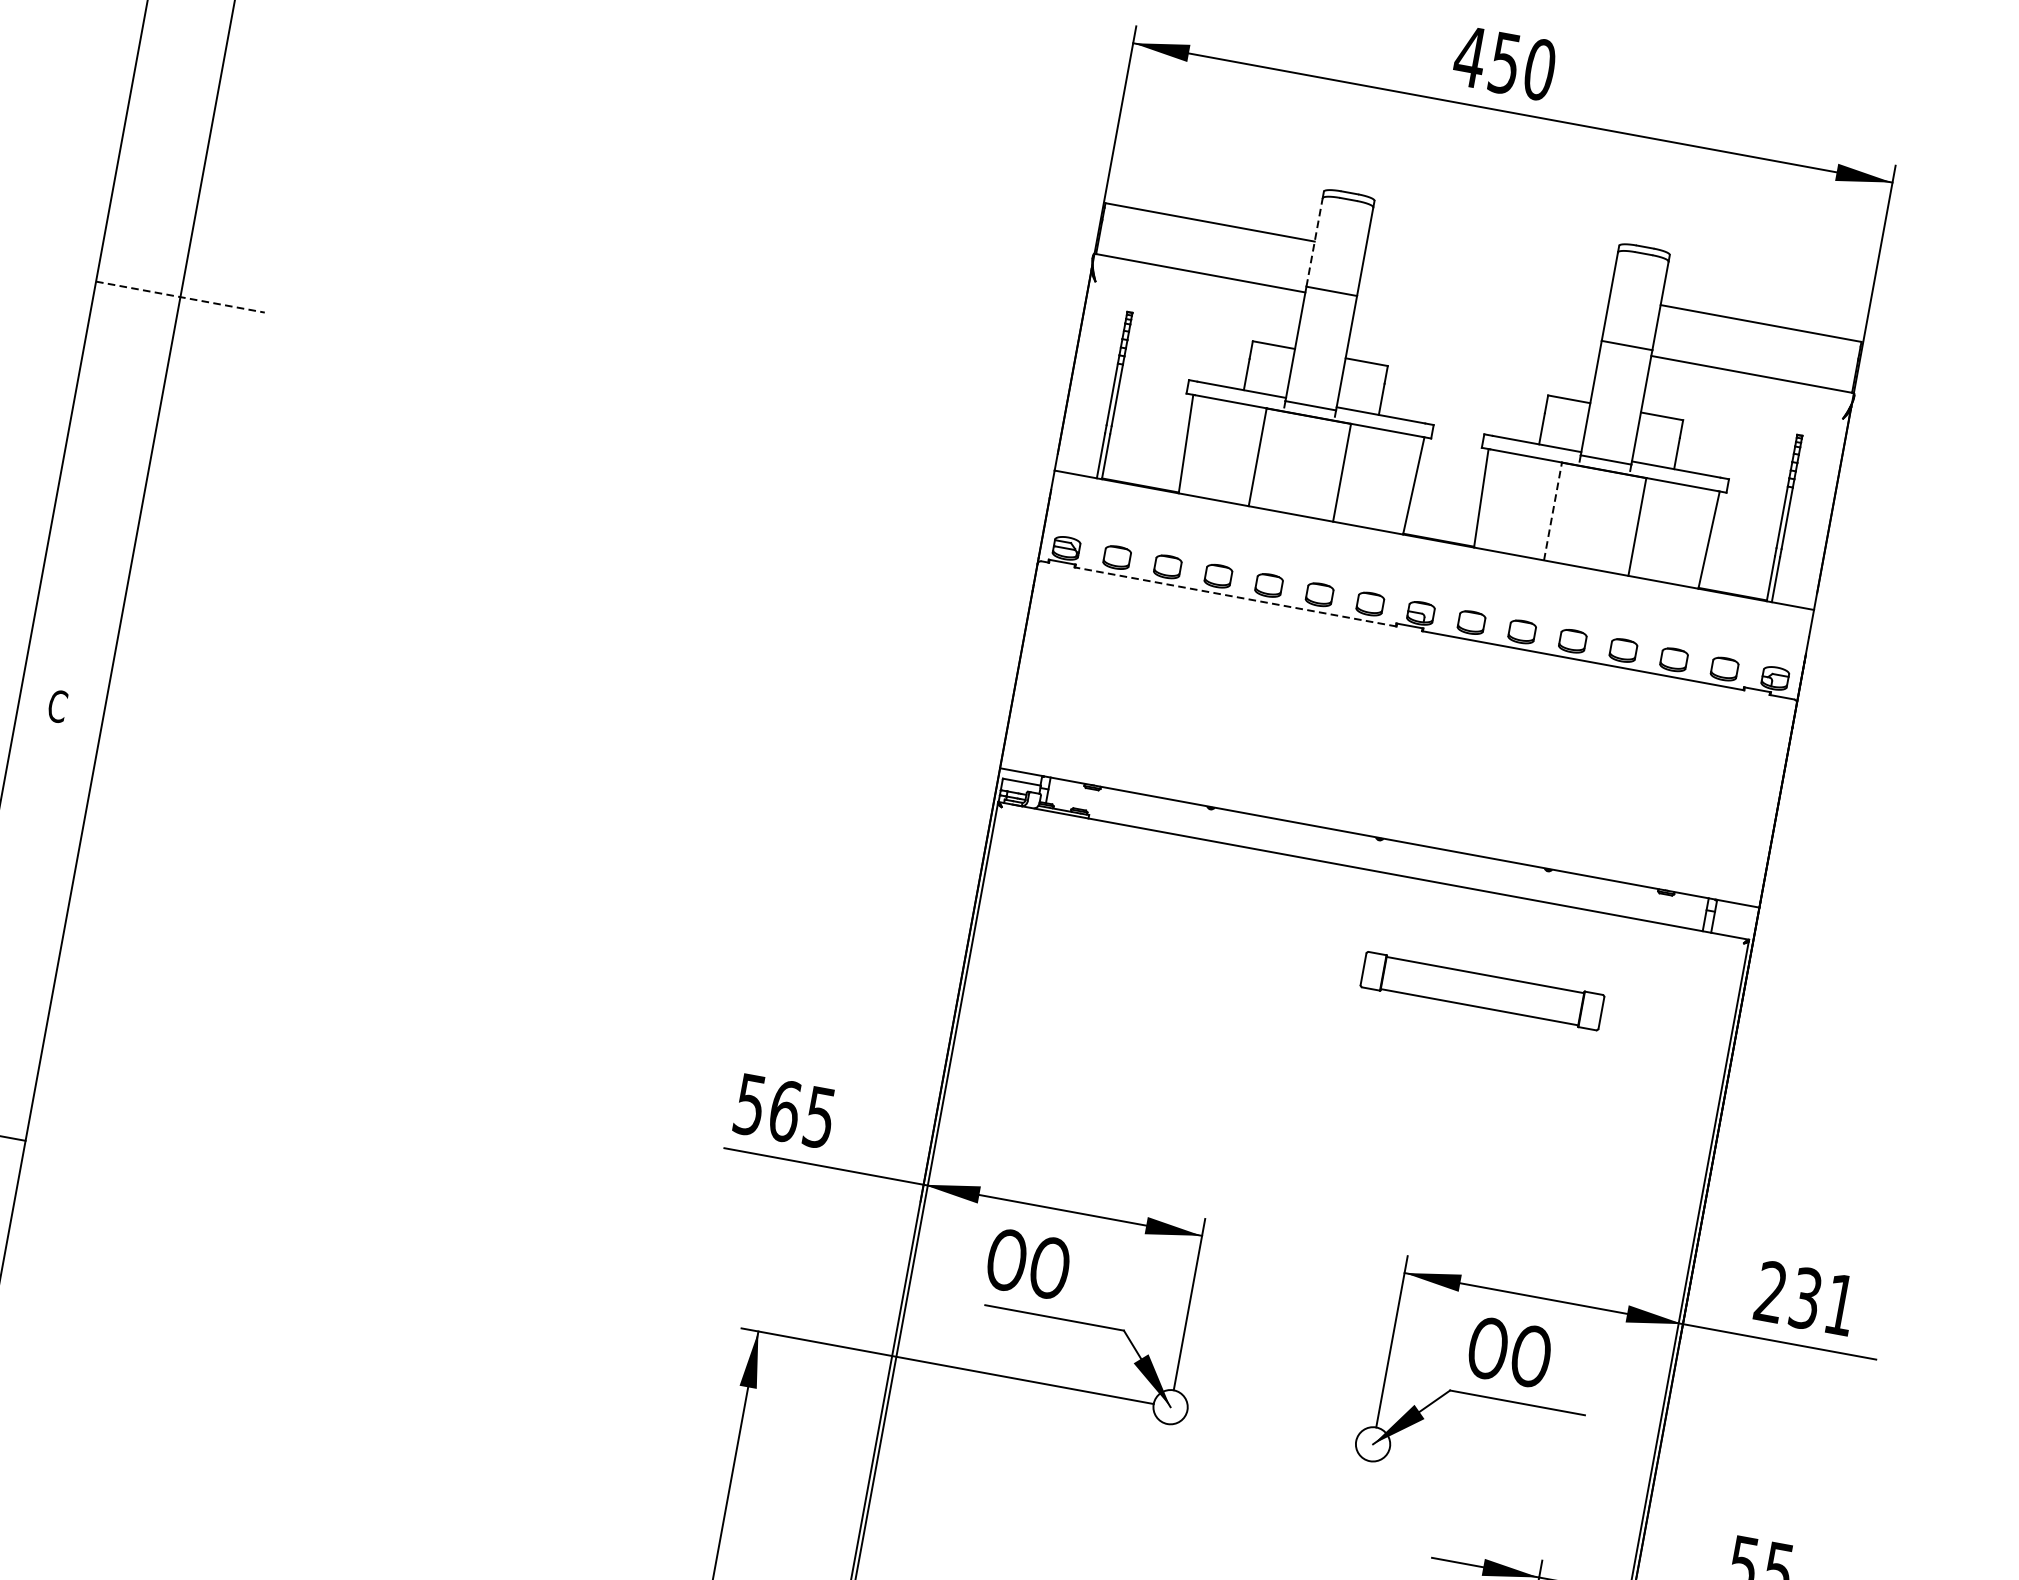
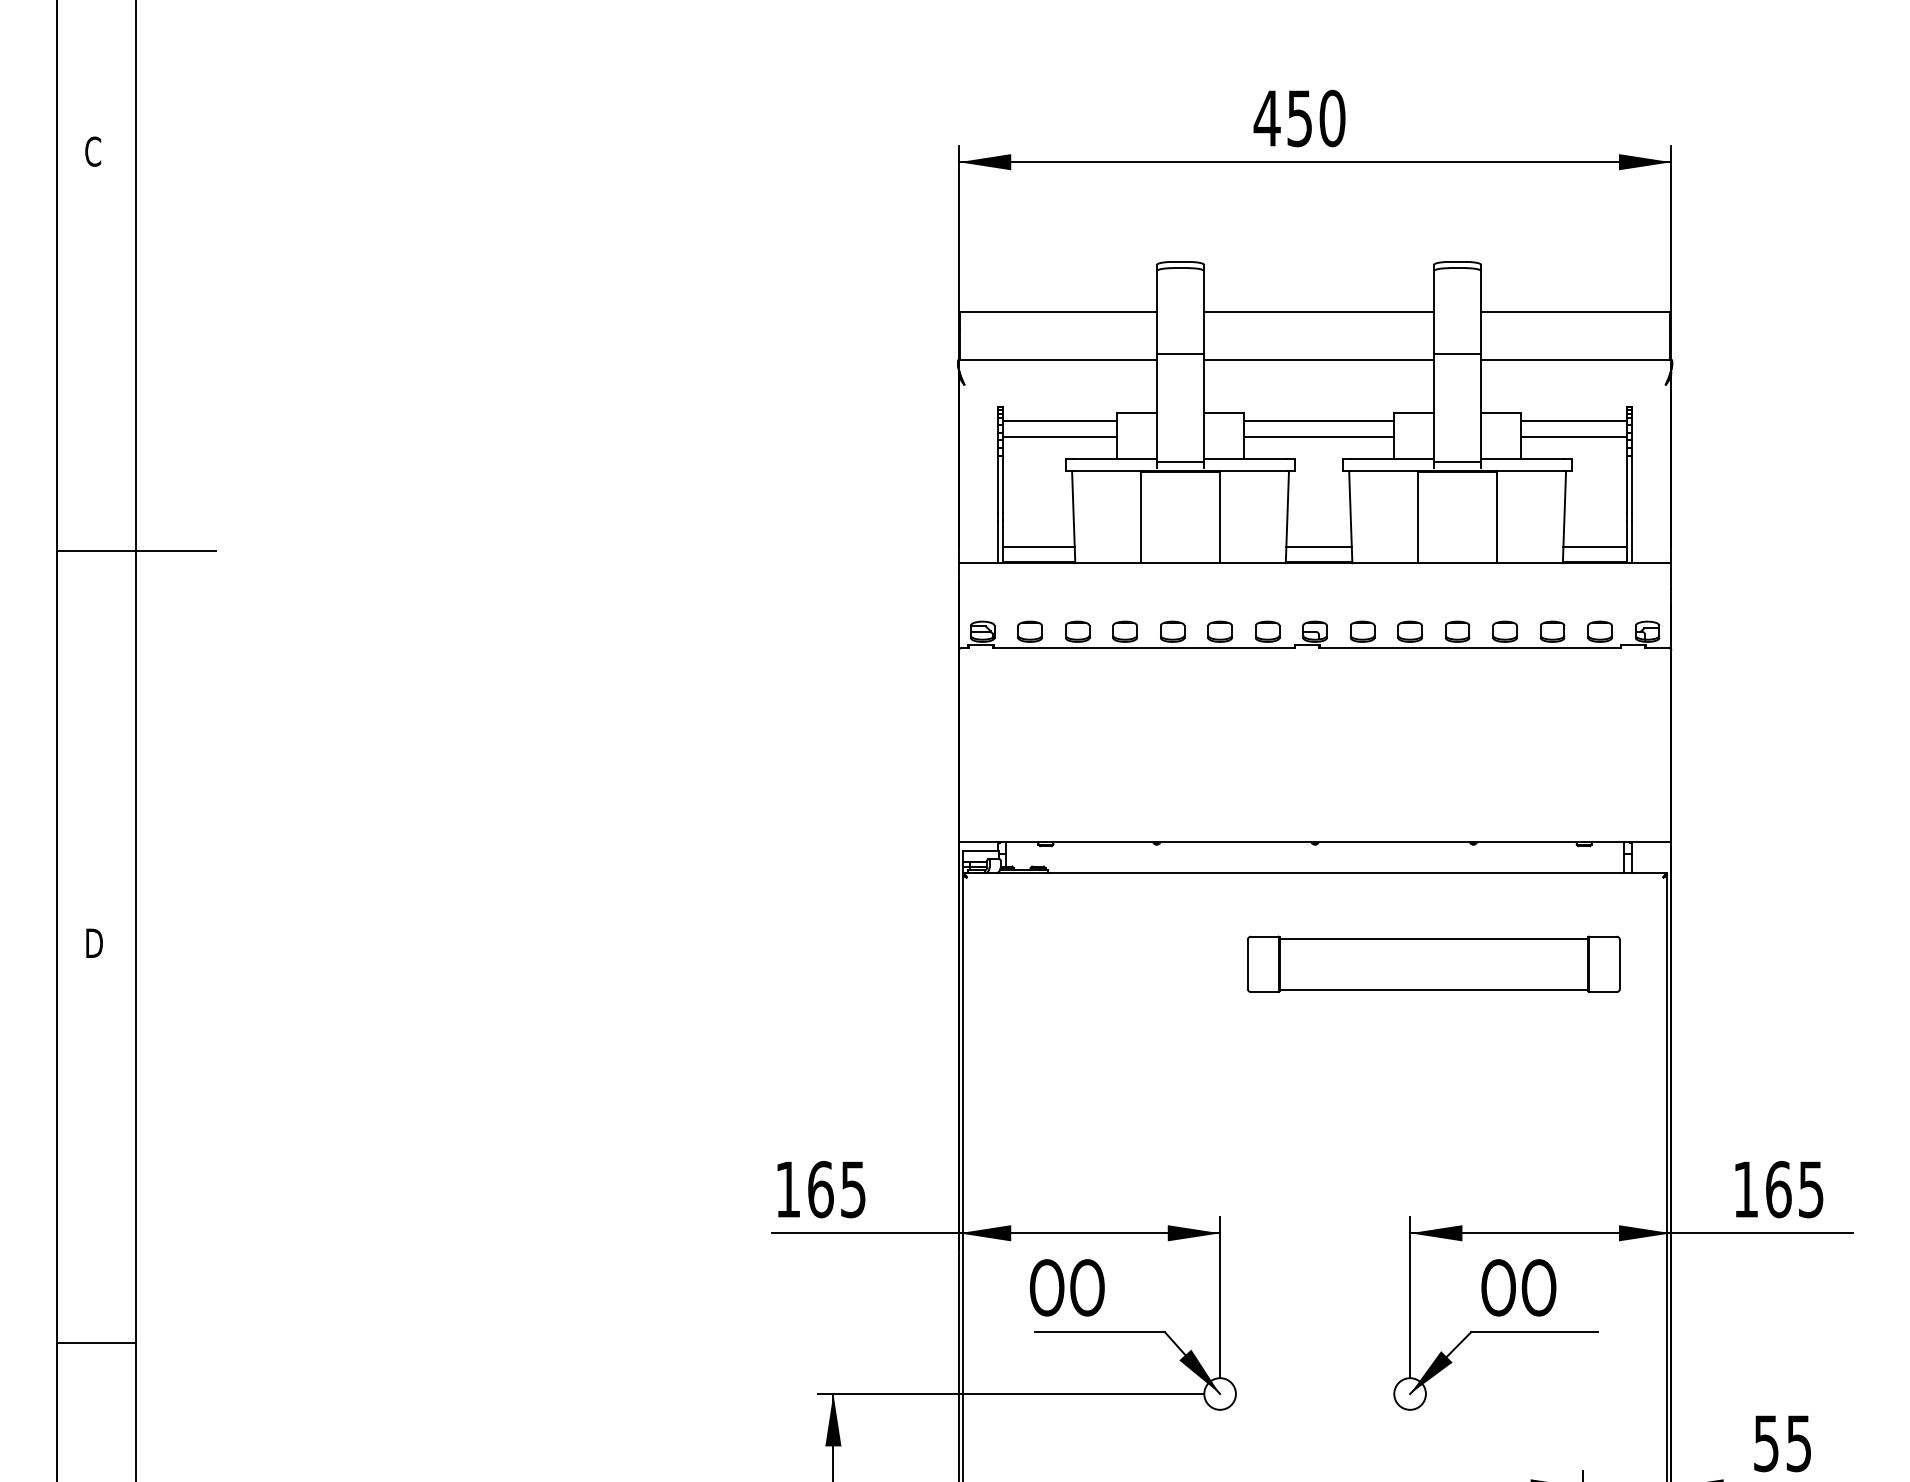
line: (1314, 242) -> (1156, 312), dashed -> solid
line: (1486, 273) -> (1318, 312), added
line: (180, 297) -> (136, 551), dashed -> solid
line: (1477, 323) -> (1318, 359), added
line: (1190, 339) -> (1060, 421), added
line: (1187, 356) -> (1060, 437), added
line: (1465, 389) -> (1318, 421), added
line: (1462, 406) -> (1318, 437), added
line: (1737, 439) -> (1573, 421), added
line: (1734, 456) -> (1573, 437), added
line: (1142, 468) -> (1038, 546), added
line: (1553, 511) -> (1418, 517), dashed -> solid
line: (1441, 523) -> (1318, 546), added
line: (1736, 577) -> (1595, 546), added
line: (1234, 596) -> (1143, 647), dashed -> solid
text: (57, 706) -> (93, 943), C -> D
part: (1482, 991) -> (1433, 964), size x1.67
text: (750, 1104) -> (788, 1189), 565 -> 165
text: (1805, 1298) -> (1778, 1189), 231 -> 165

